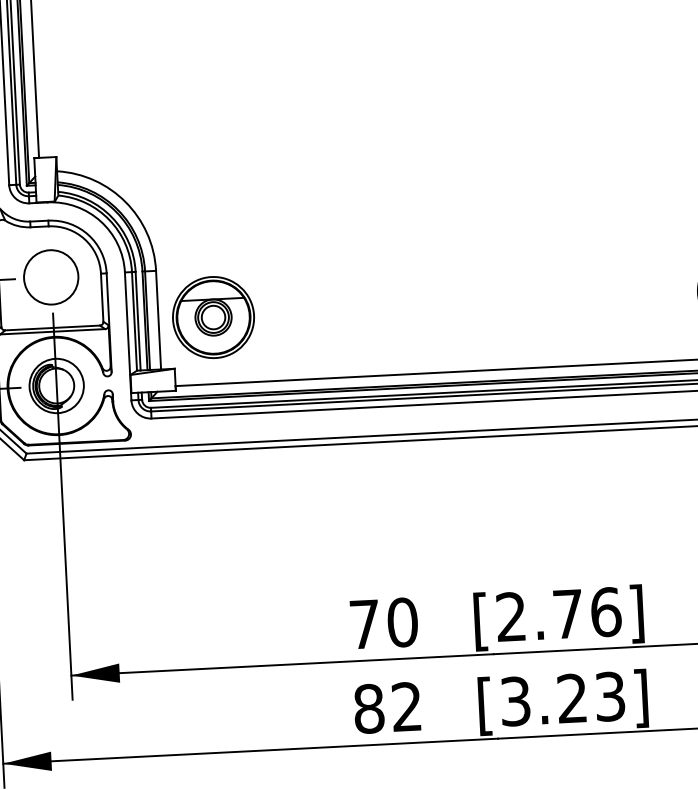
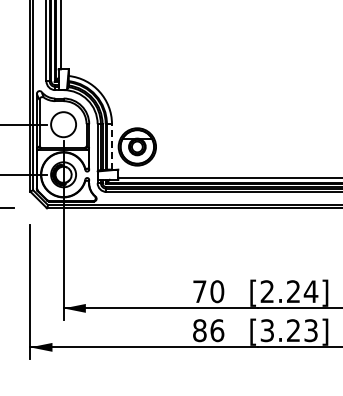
line: (159, 319) -> (112, 146), solid -> dashed
text: (587, 612) -> (302, 291), [2.76] -> [2.24]
text: (407, 706) -> (217, 330), 82 -> 86

